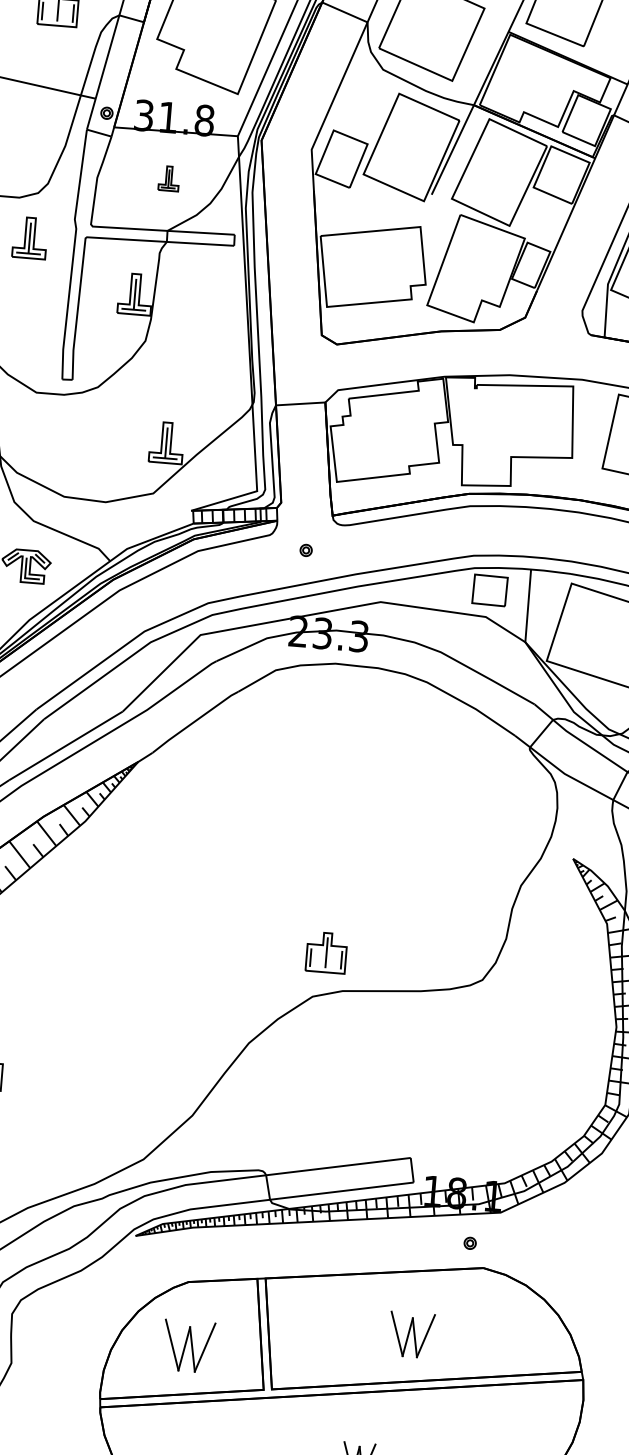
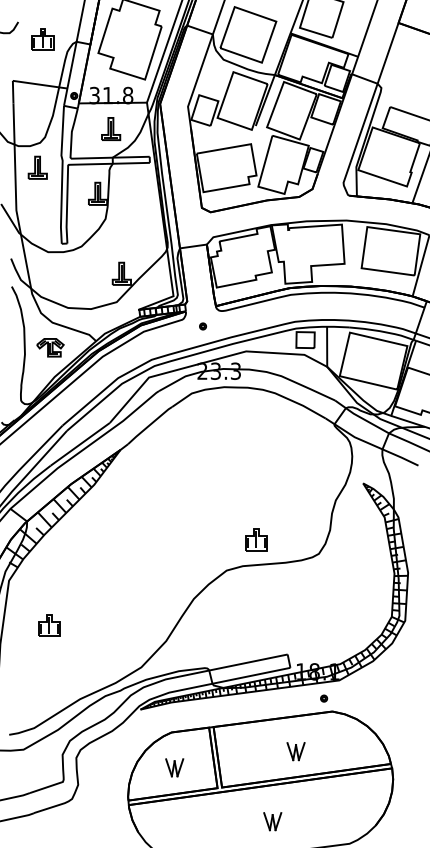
part: (169, 177) -> (111, 128), size x1.67
part: (326, 952) -> (256, 539), moved
part: (410, 1334) -> (295, 751), size x0.71
part: (188, 1345) -> (174, 767), size x0.62

